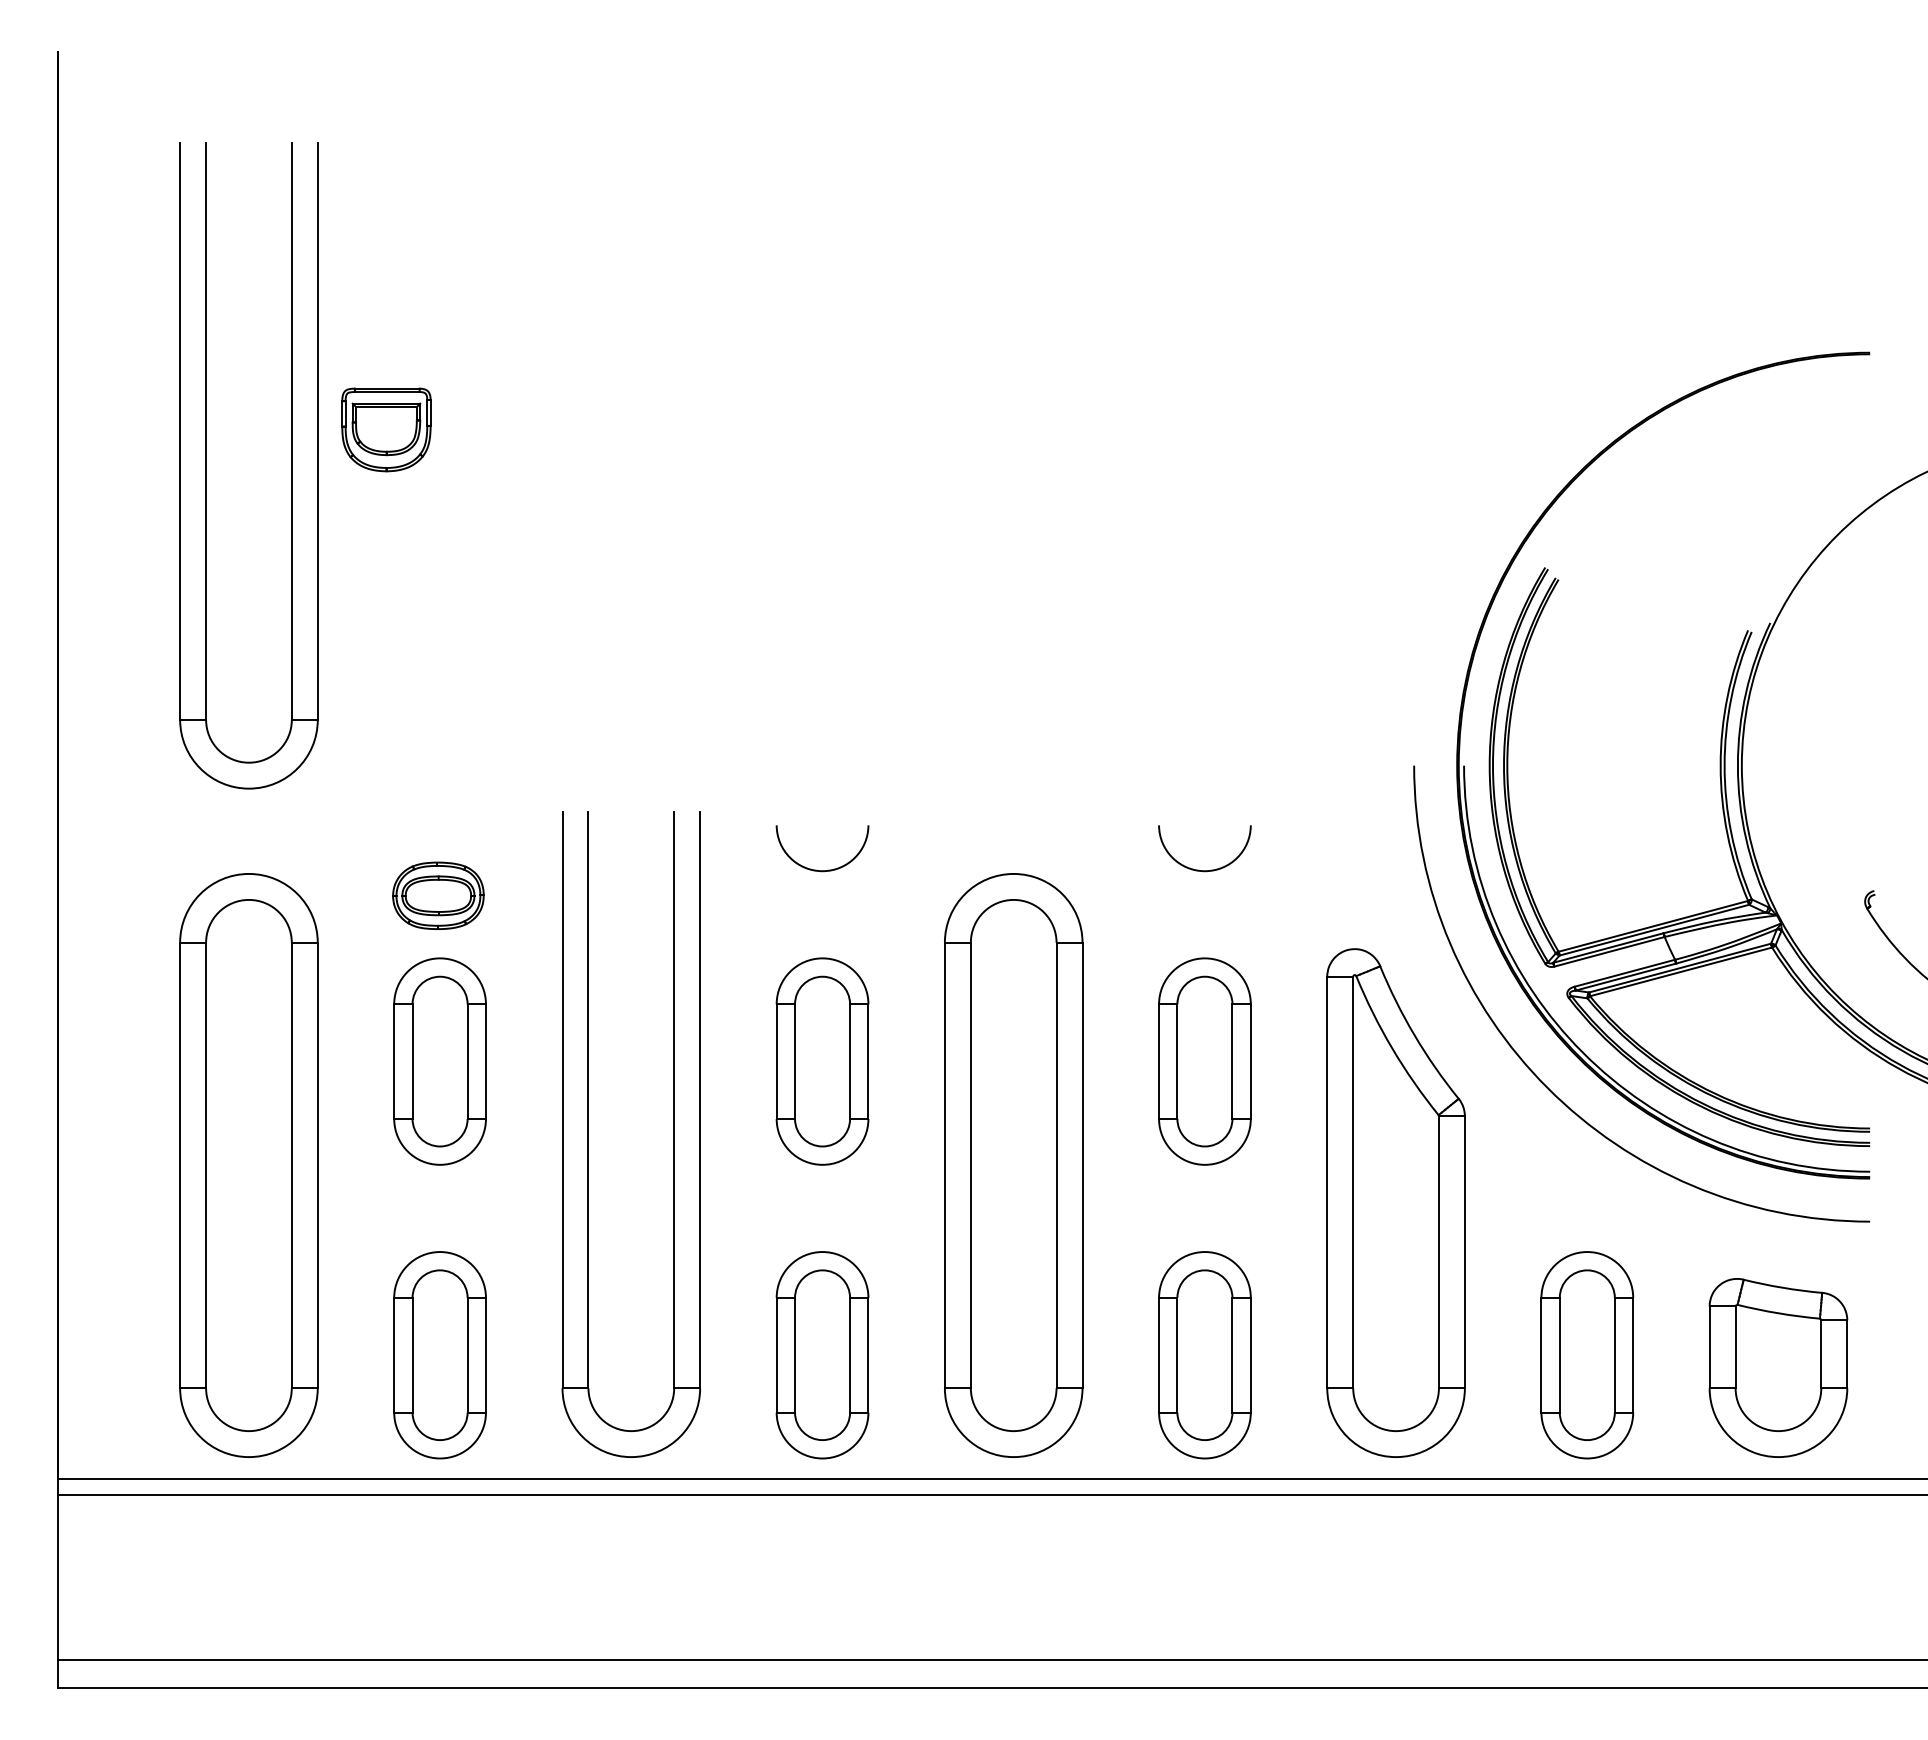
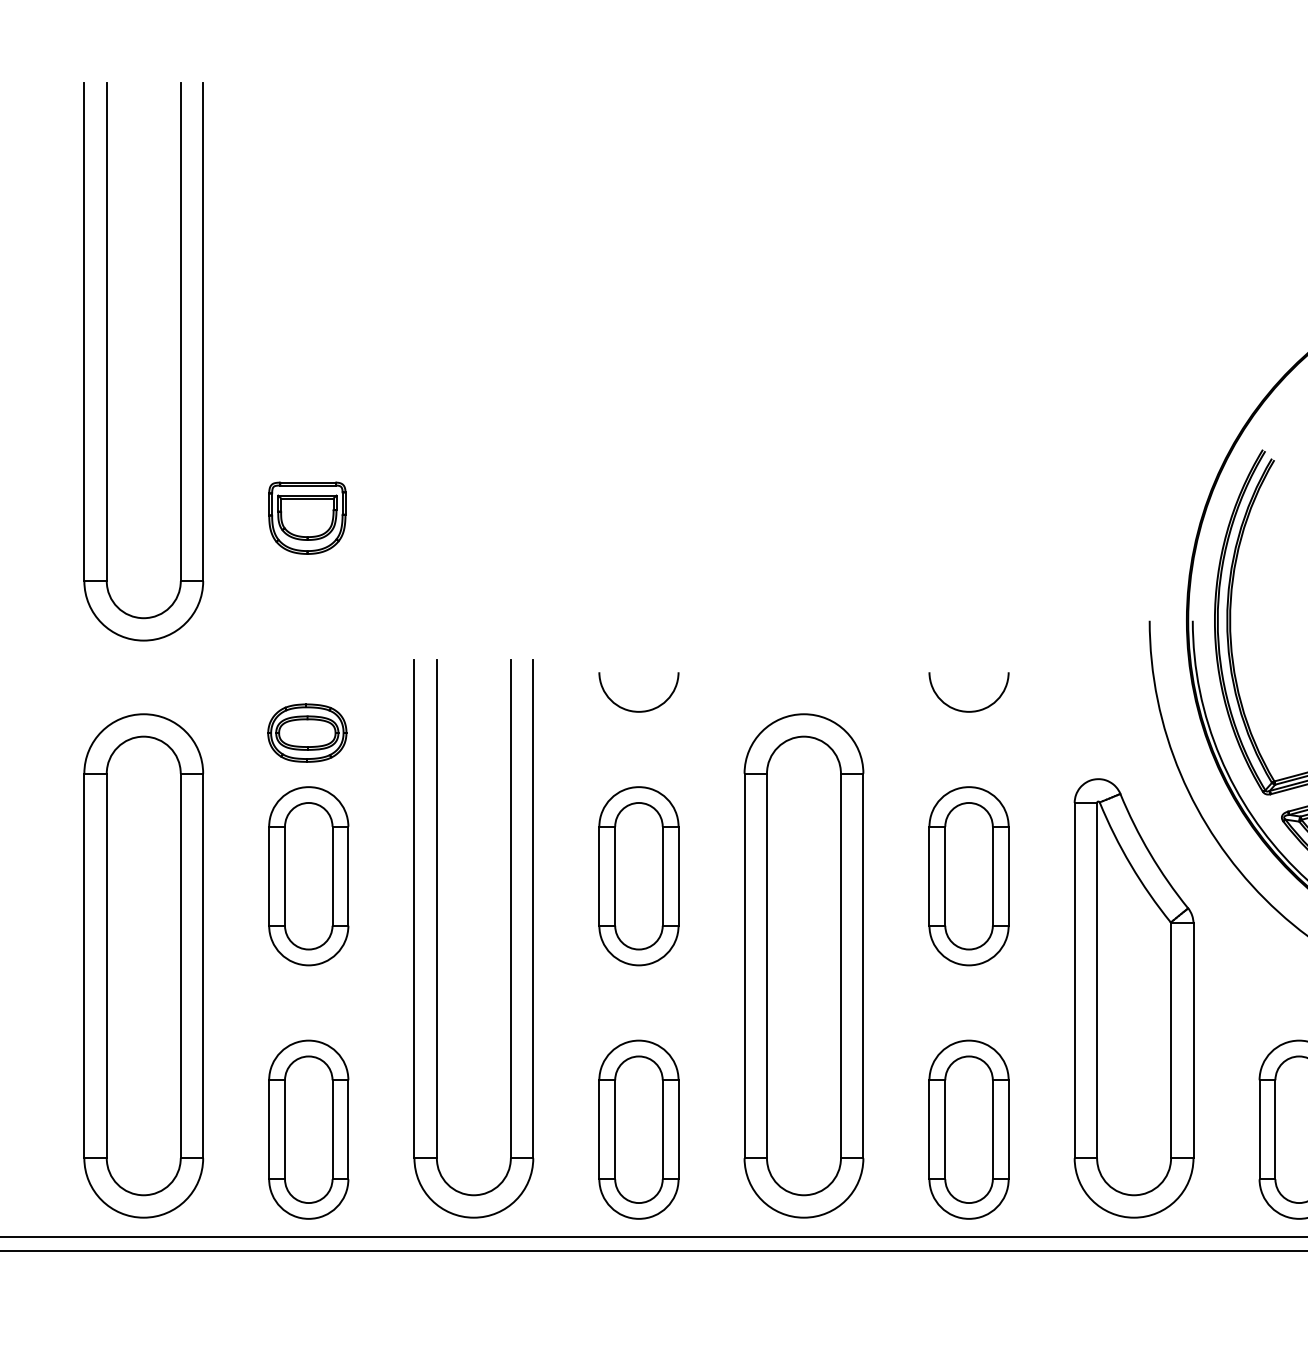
part: (386, 429) -> (307, 517), moved

